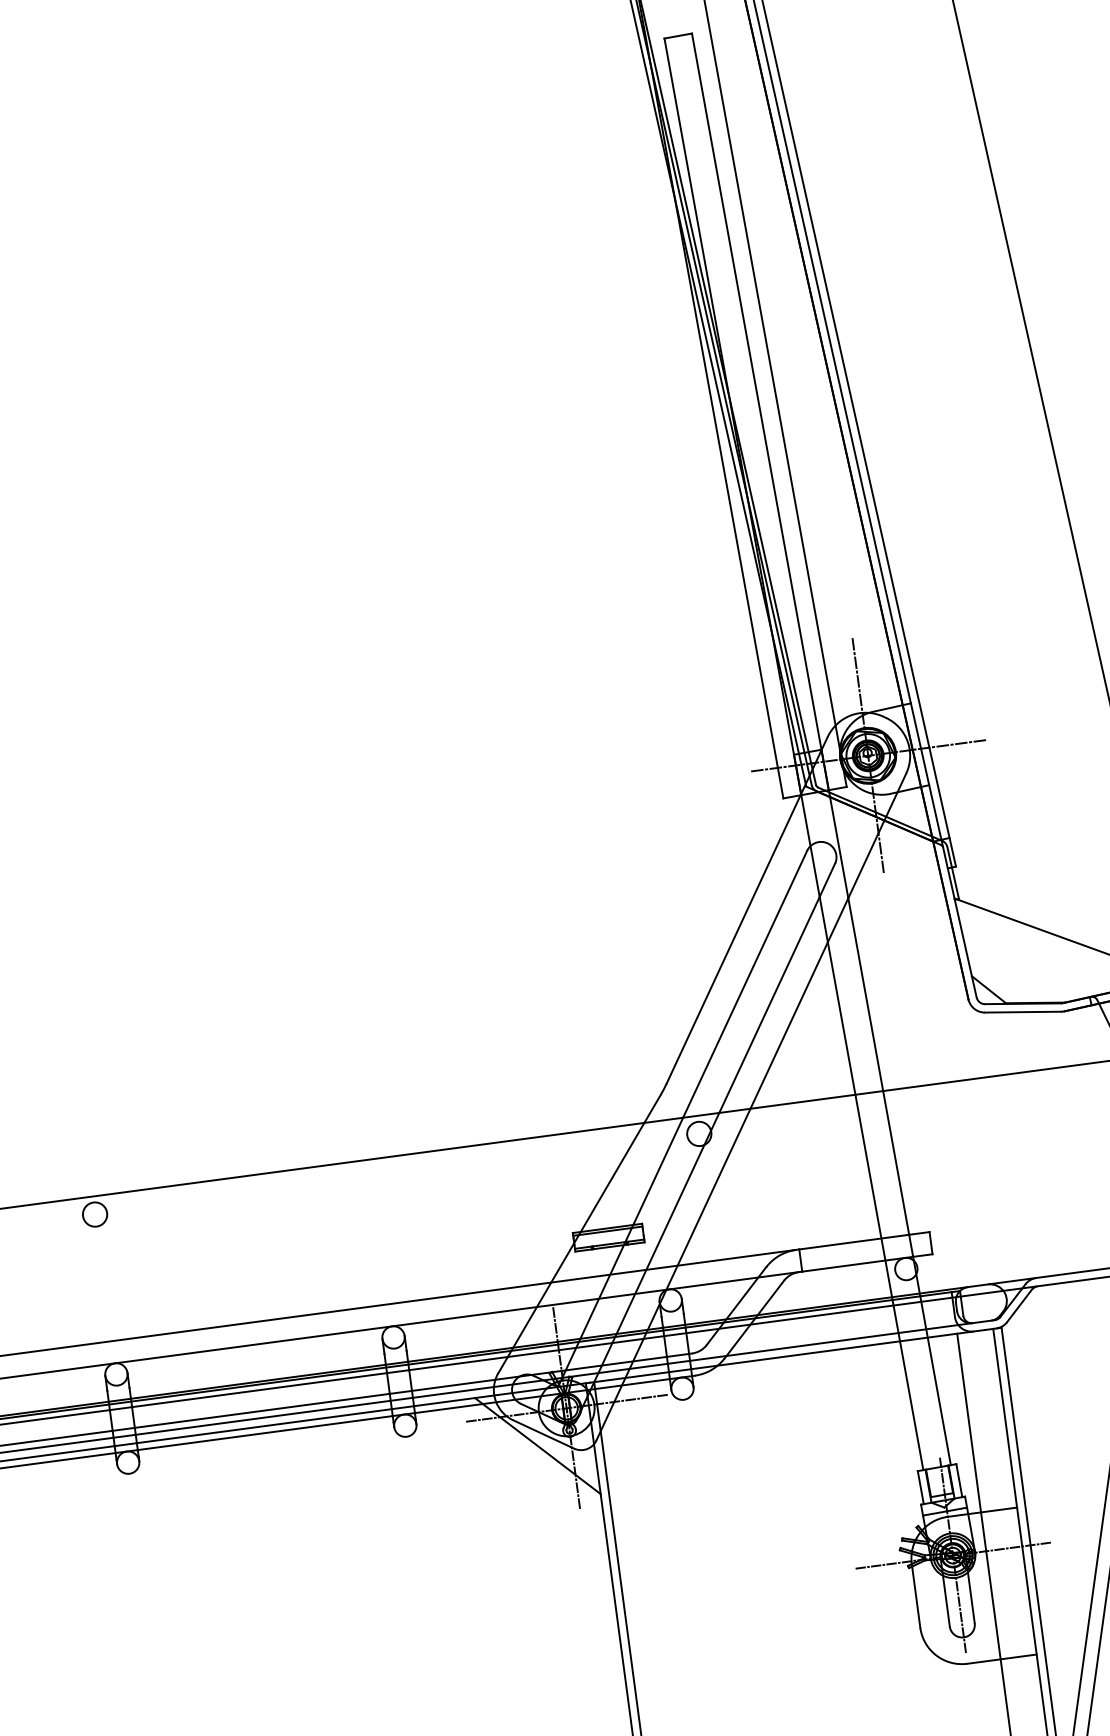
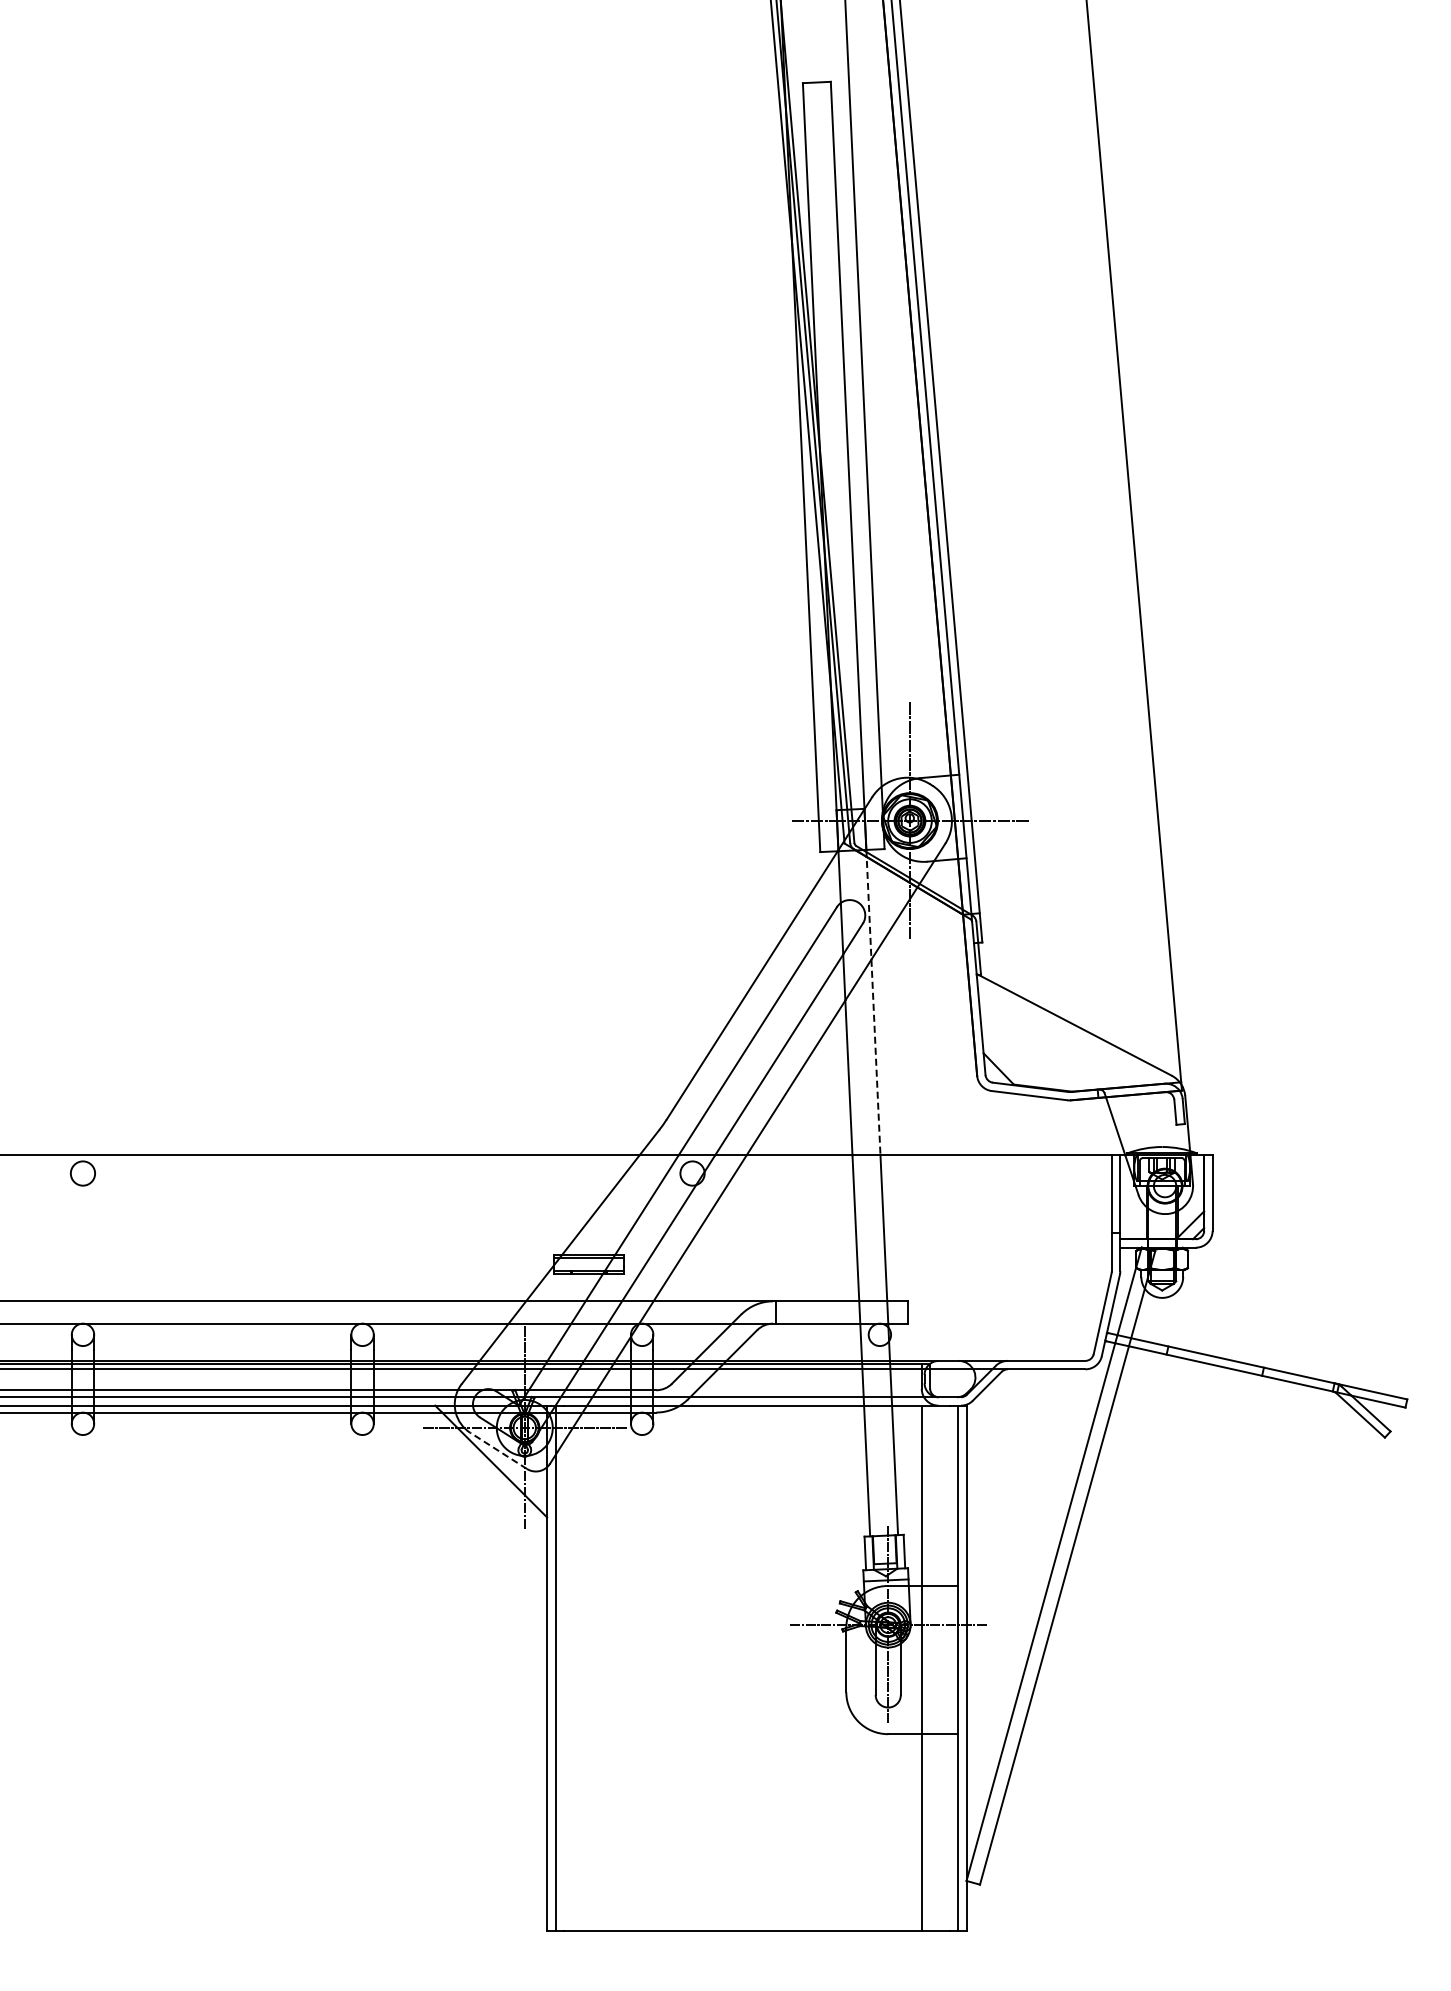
line: (856, 940) -> (873, 1002), solid -> dashed
line: (543, 1434) -> (498, 1450), solid -> dashed

